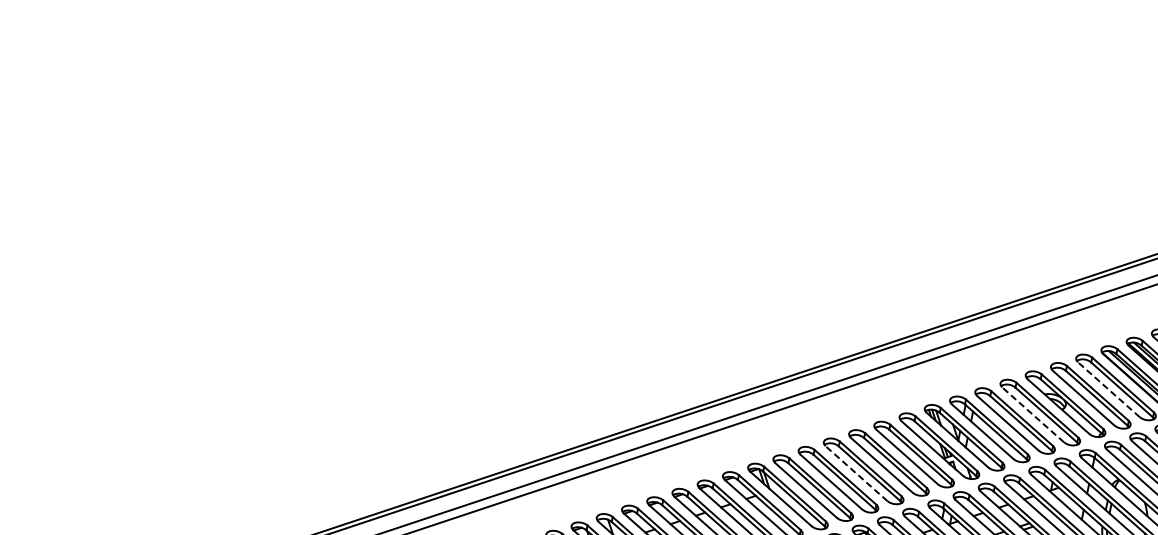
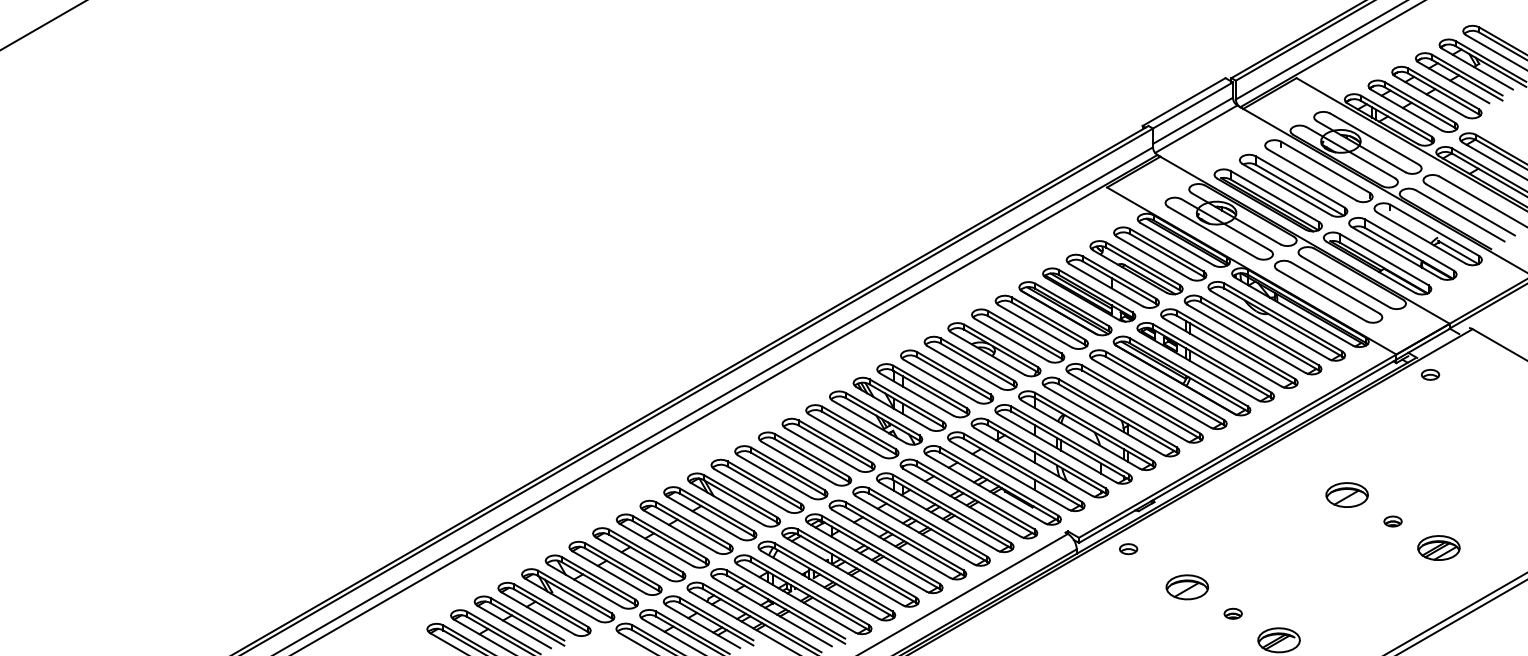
line: (1109, 390) -> (1035, 326), dashed -> solid
line: (1033, 415) -> (964, 367), dashed -> solid
line: (856, 473) -> (798, 462), dashed -> solid

